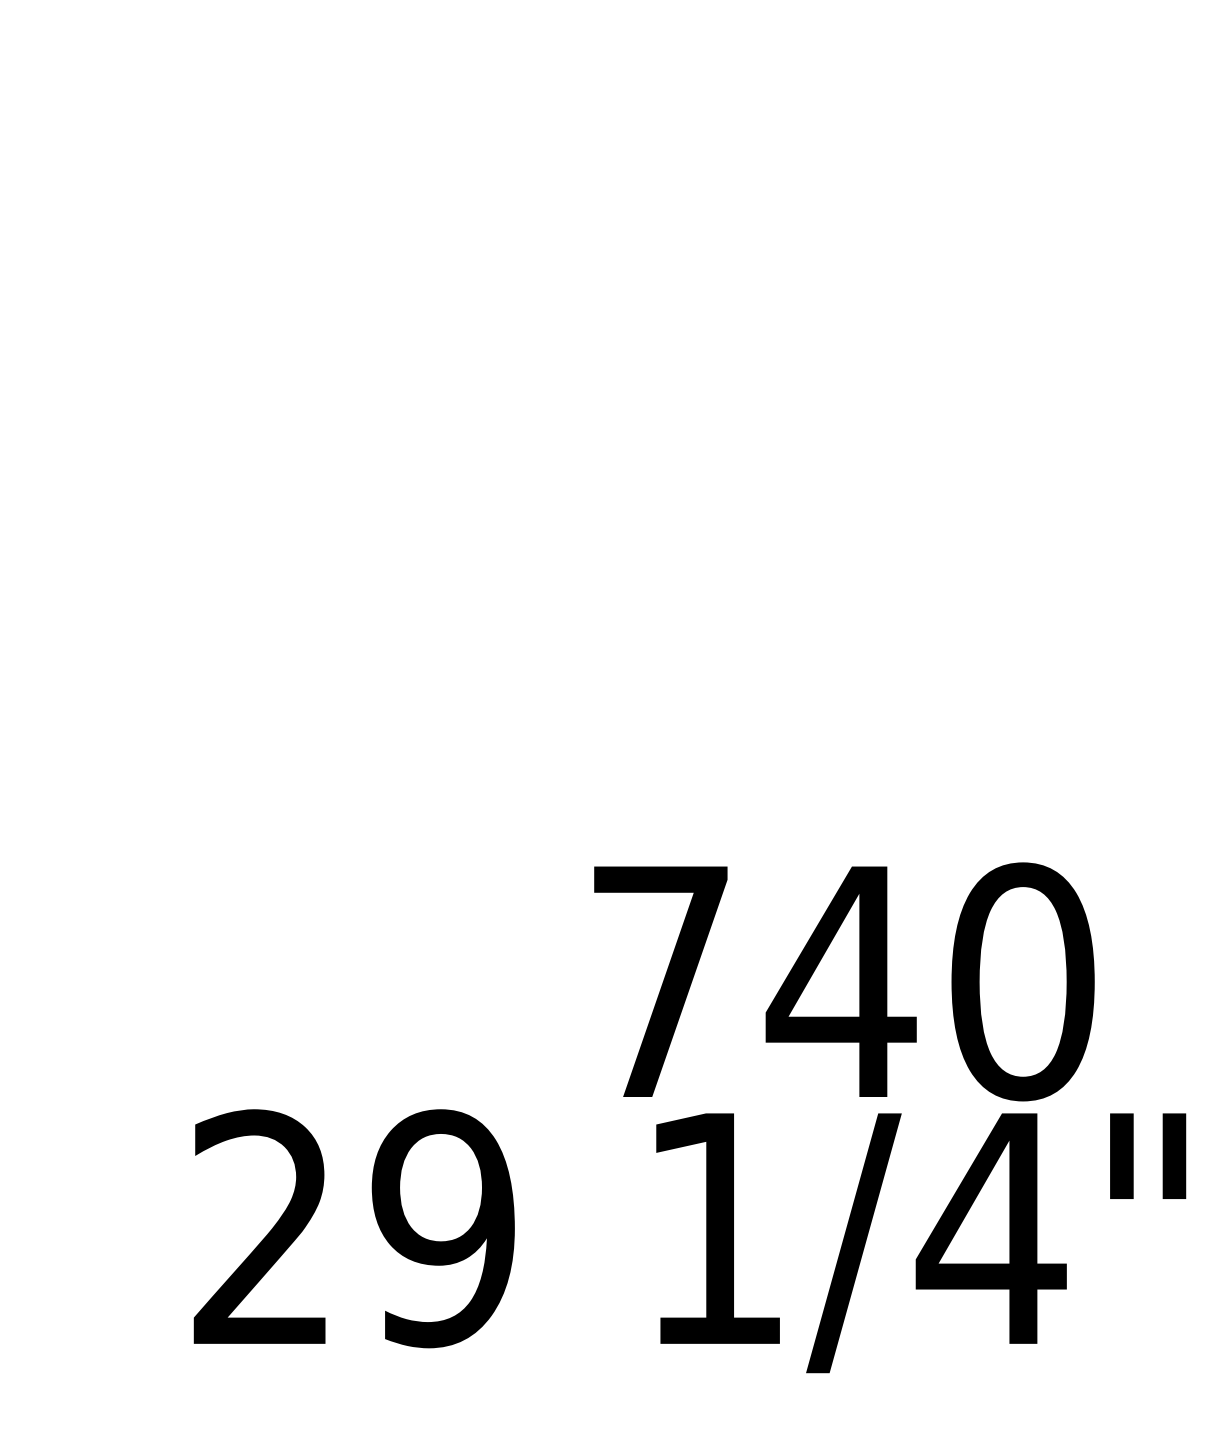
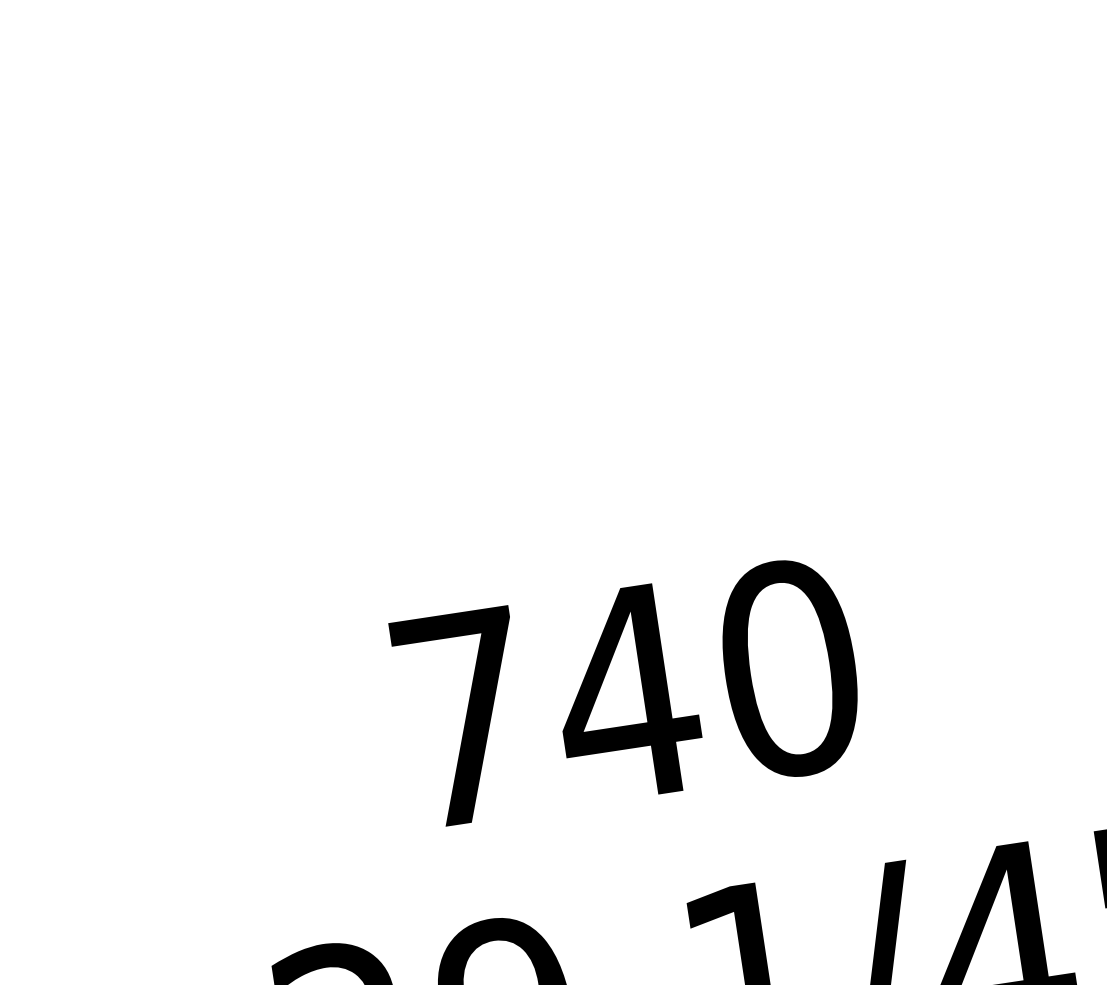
text: (844, 981) -> (629, 692), moved

